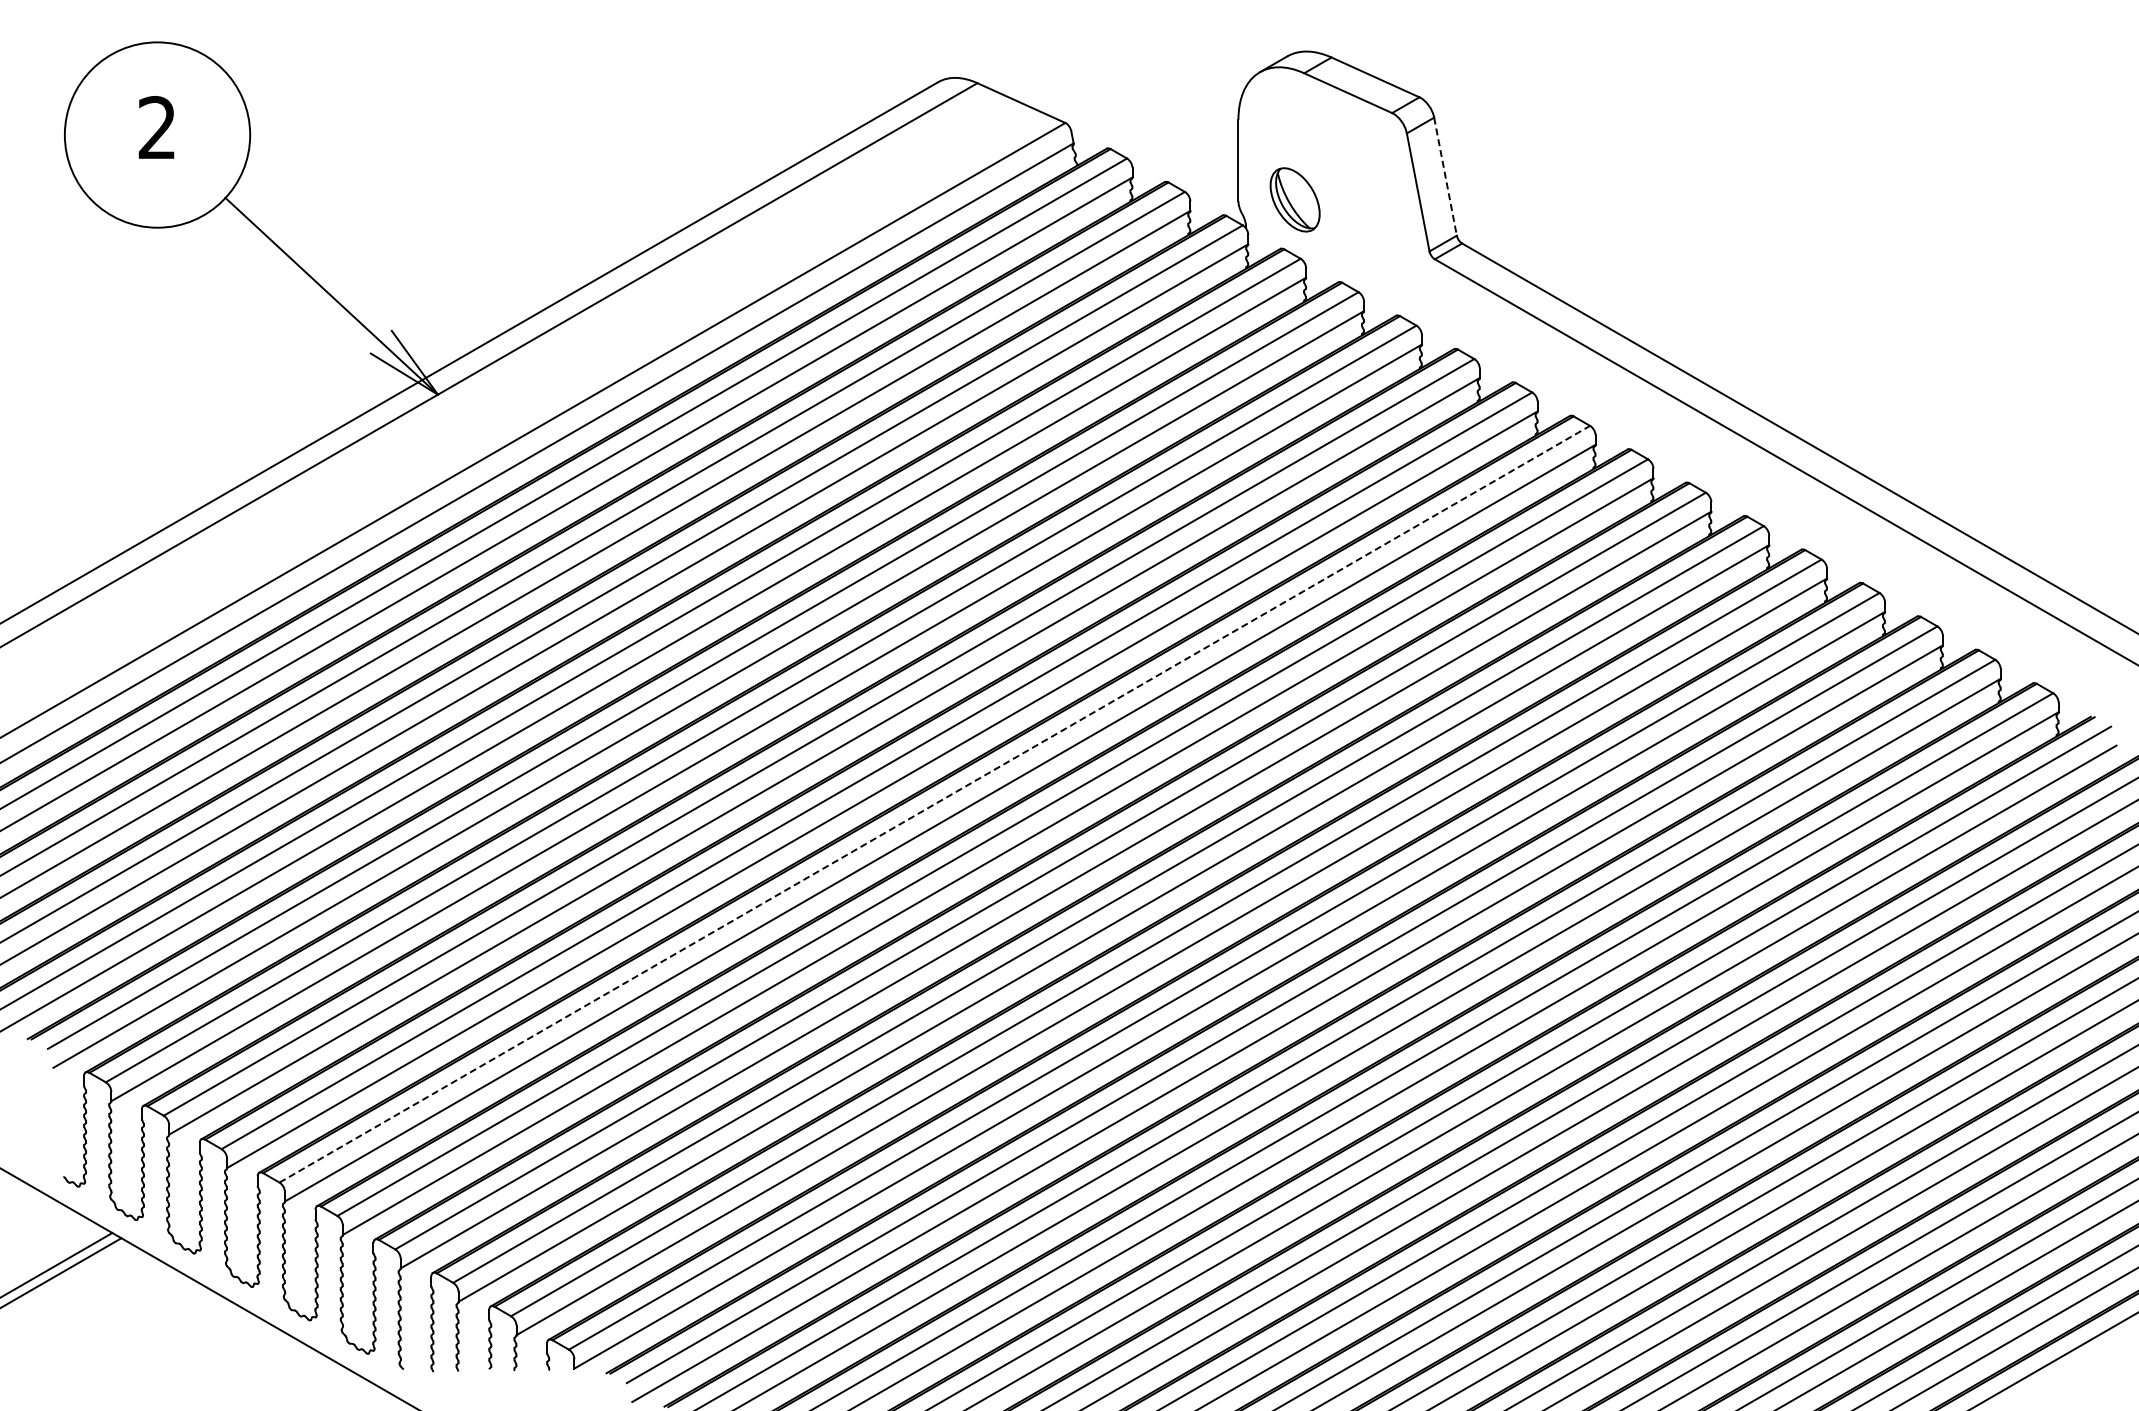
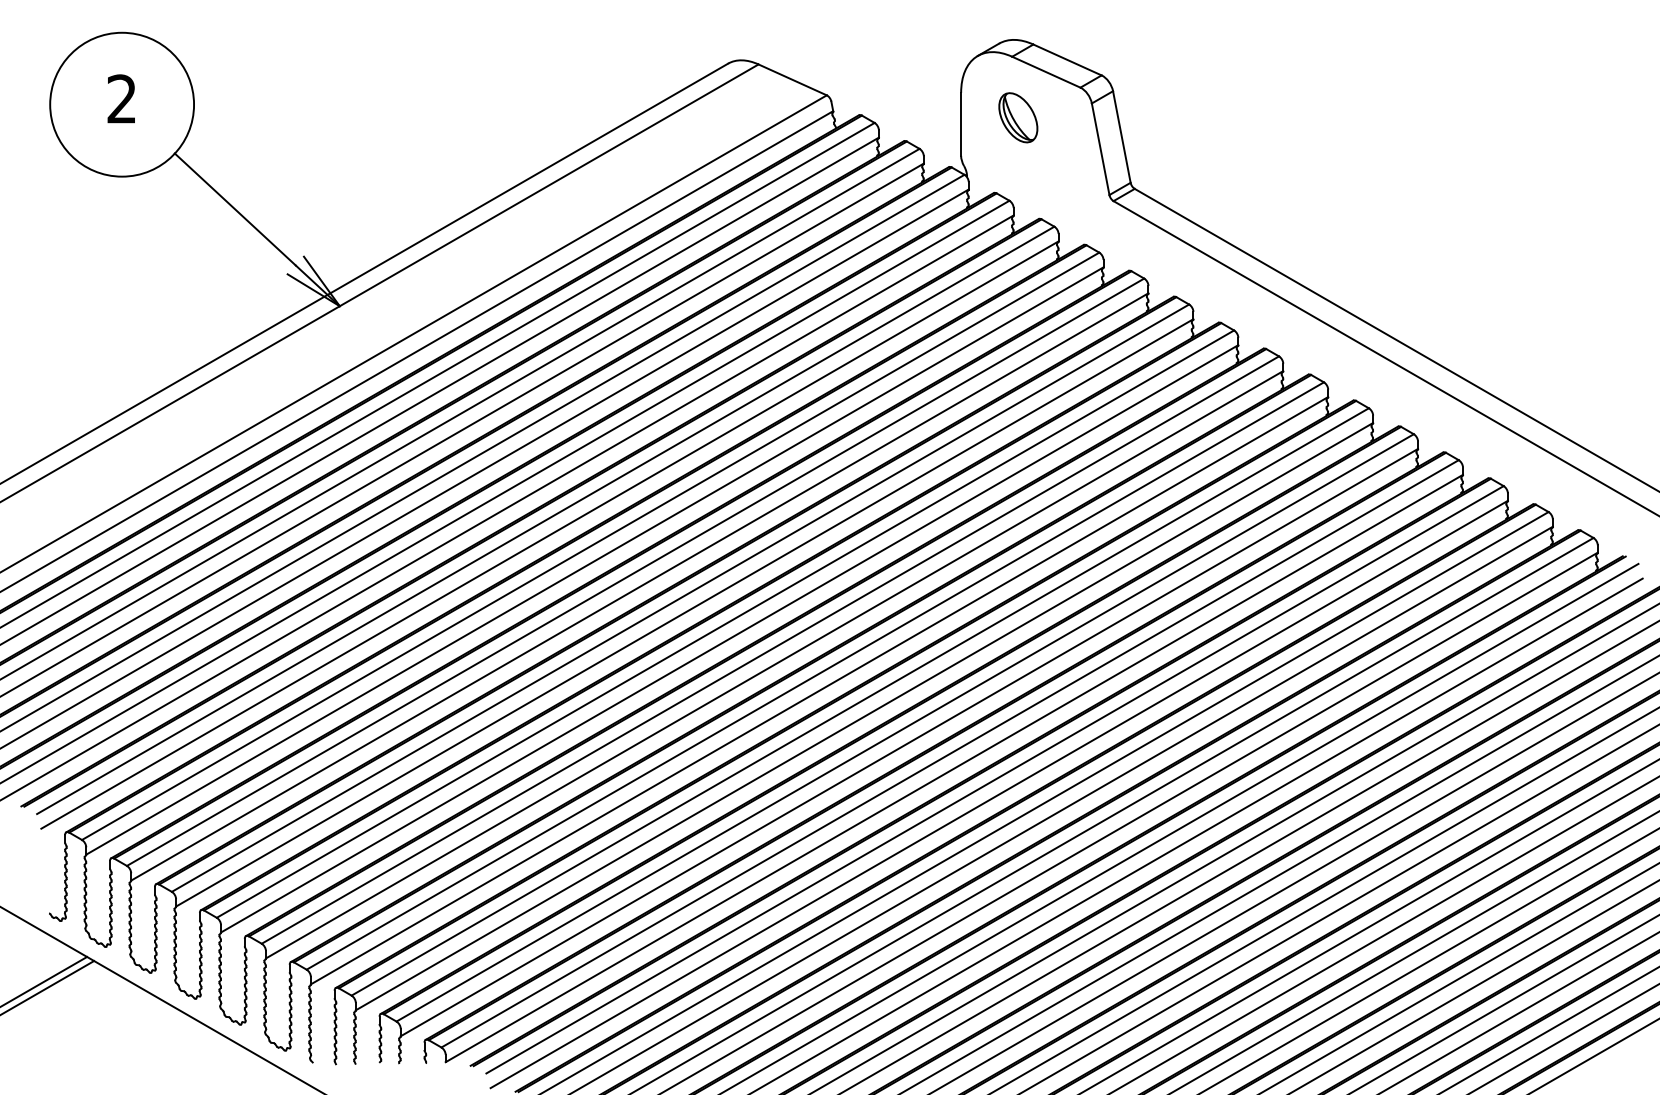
line: (1445, 177) -> (1121, 137), dashed -> solid
part: (1294, 199) -> (1017, 117), moved
line: (934, 804) -> (725, 624), dashed -> solid

